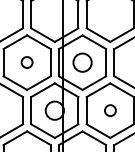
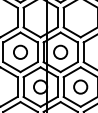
circle: (27, 61) -> (20, 51), size x1.67
circle: (110, 109) -> (80, 86), size x1.67

